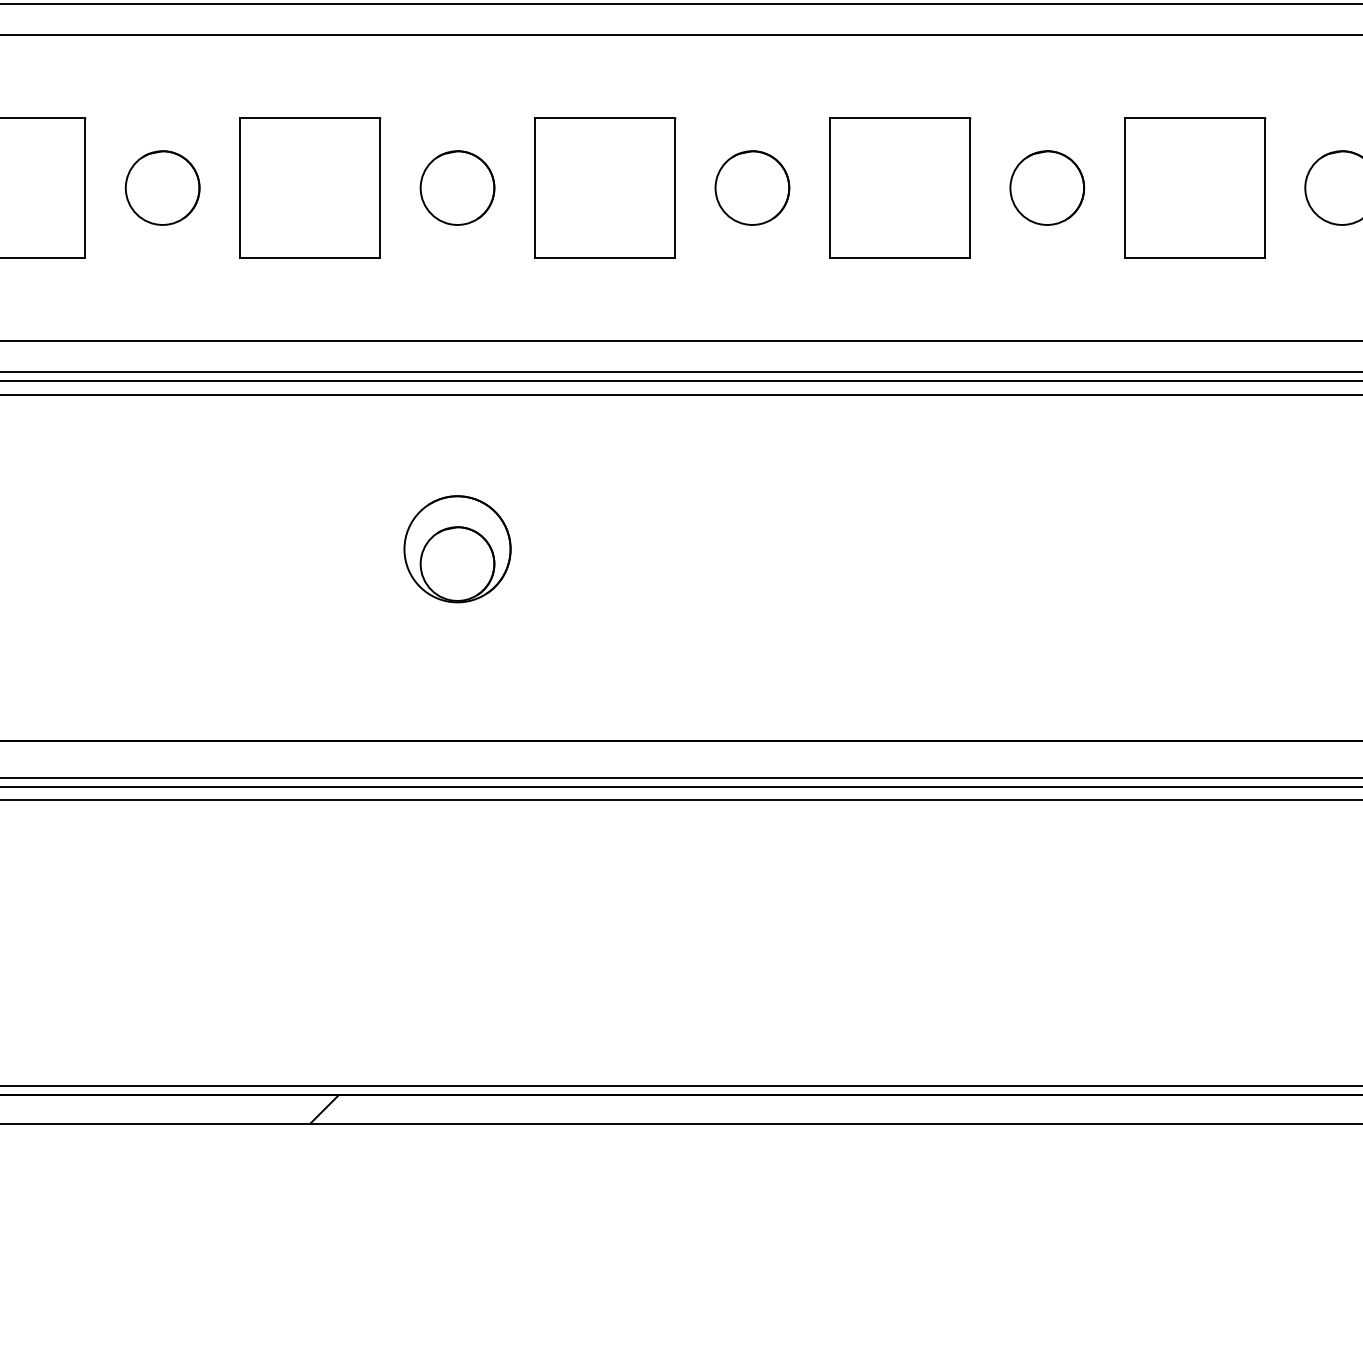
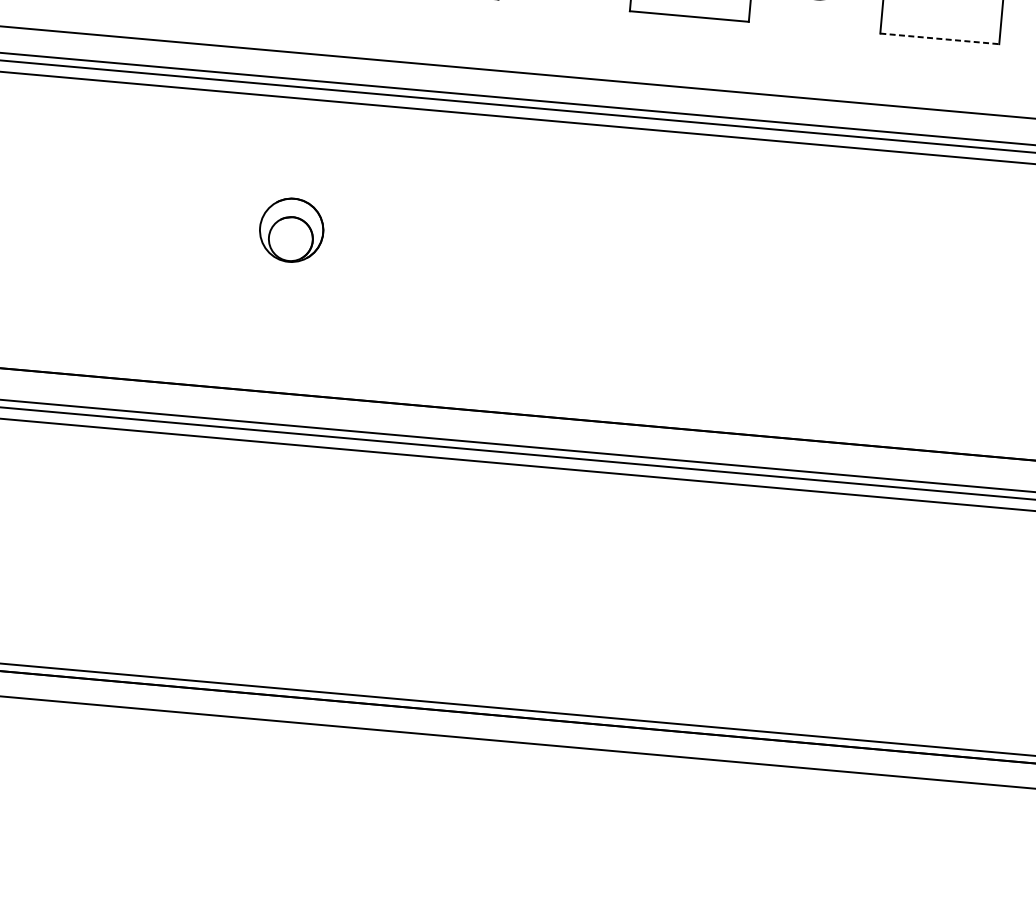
line: (1195, 258) -> (940, 39), solid -> dashed
part: (457, 549) -> (291, 230), size x0.7
hatch: (324, 1109) -> (136, 695), removed

